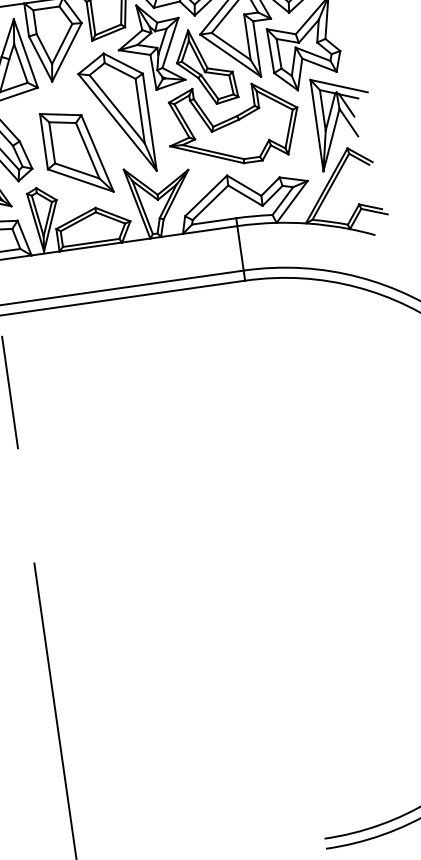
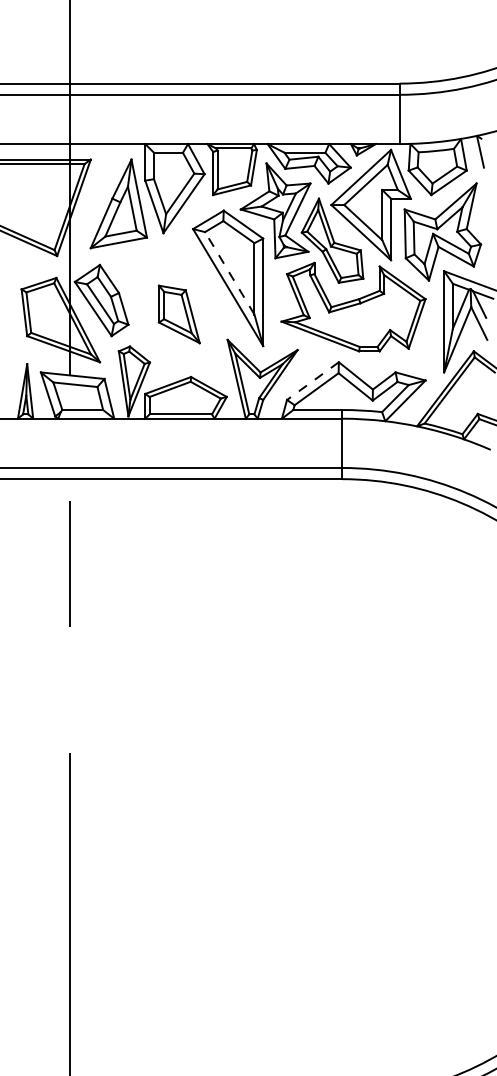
line: (116, 108) -> (229, 272), solid -> dashed
part: (77, 152) -> (179, 314), size x0.6
line: (205, 196) -> (312, 381), solid -> dashed

